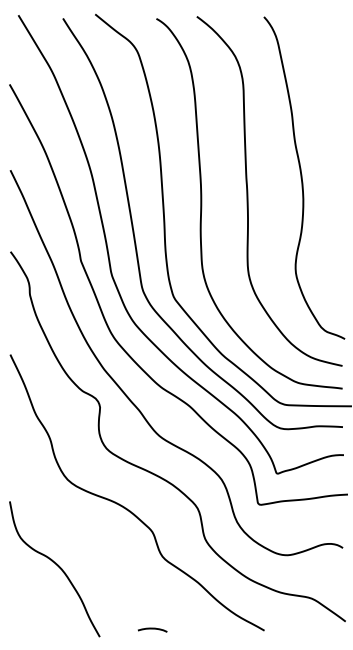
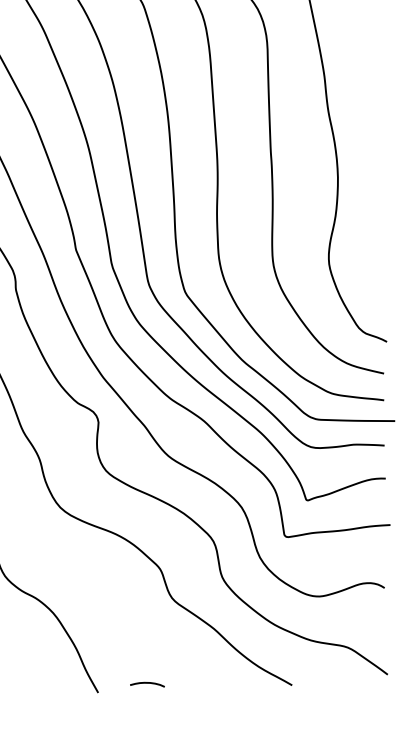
curve: (152, 629) -> (147, 683), moved

